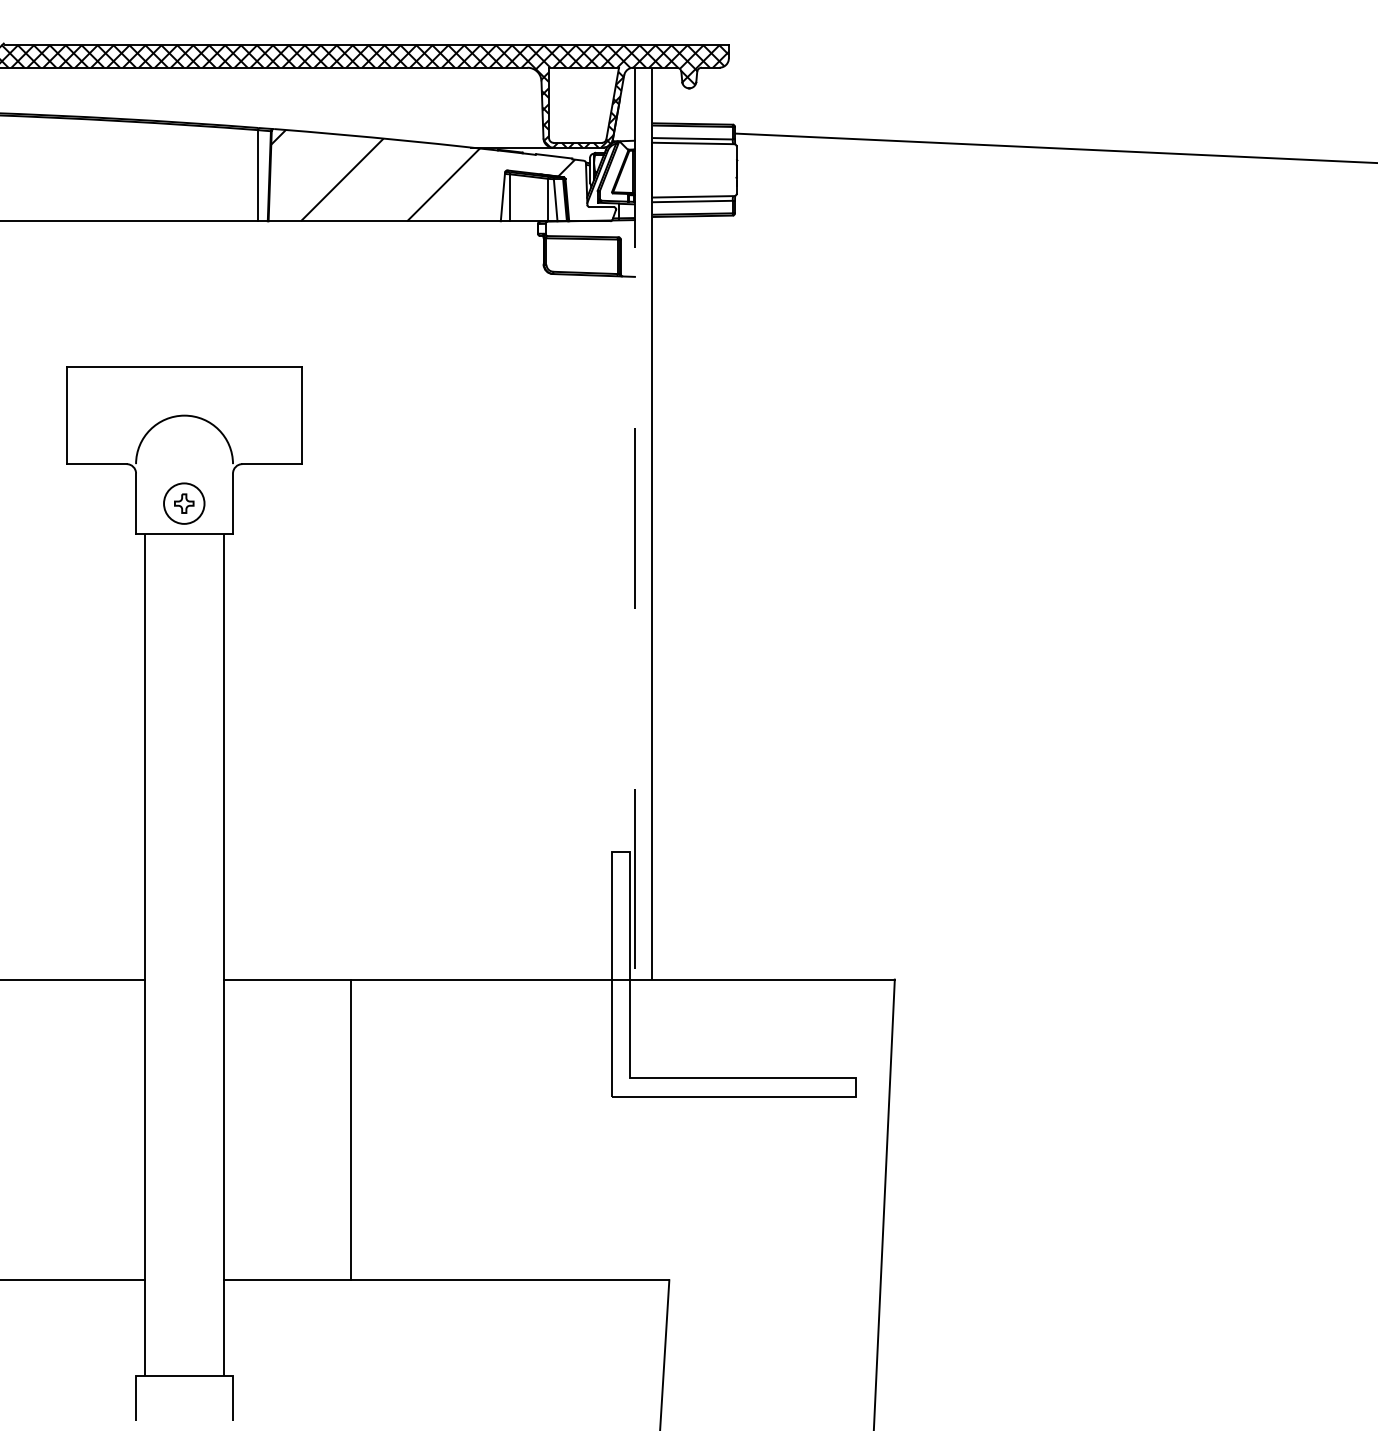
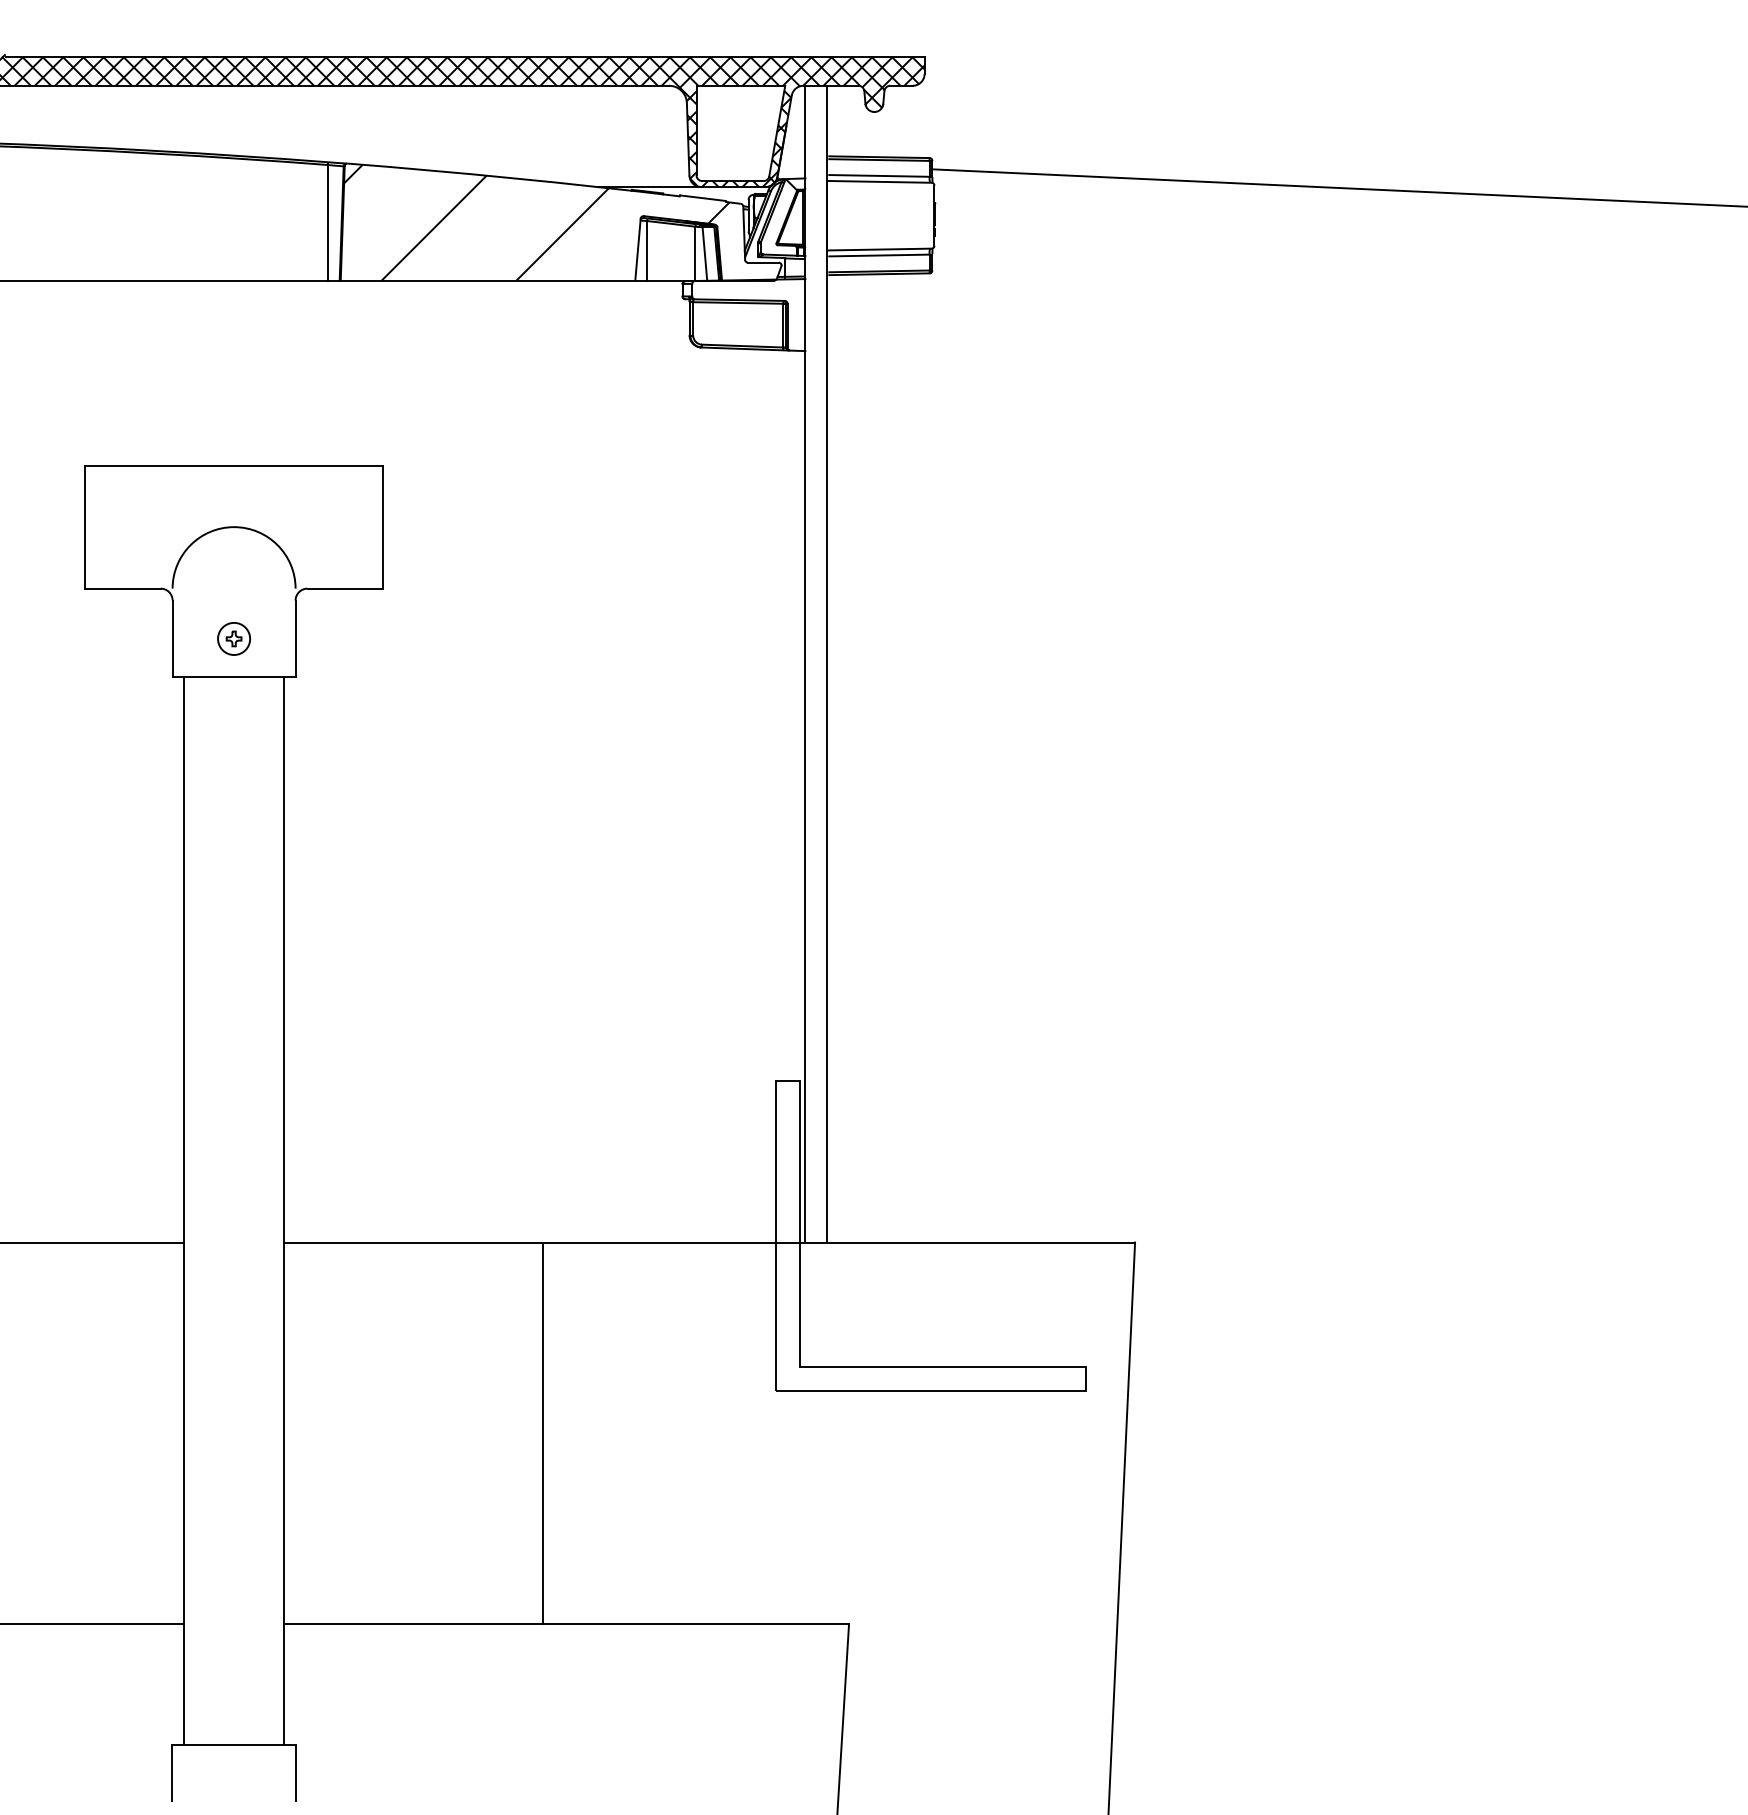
part: (184, 503) -> (234, 638), size x0.62
line: (634, 523) -> (804, 663), dashed -> solid
line: (351, 1129) -> (543, 1432), moved

